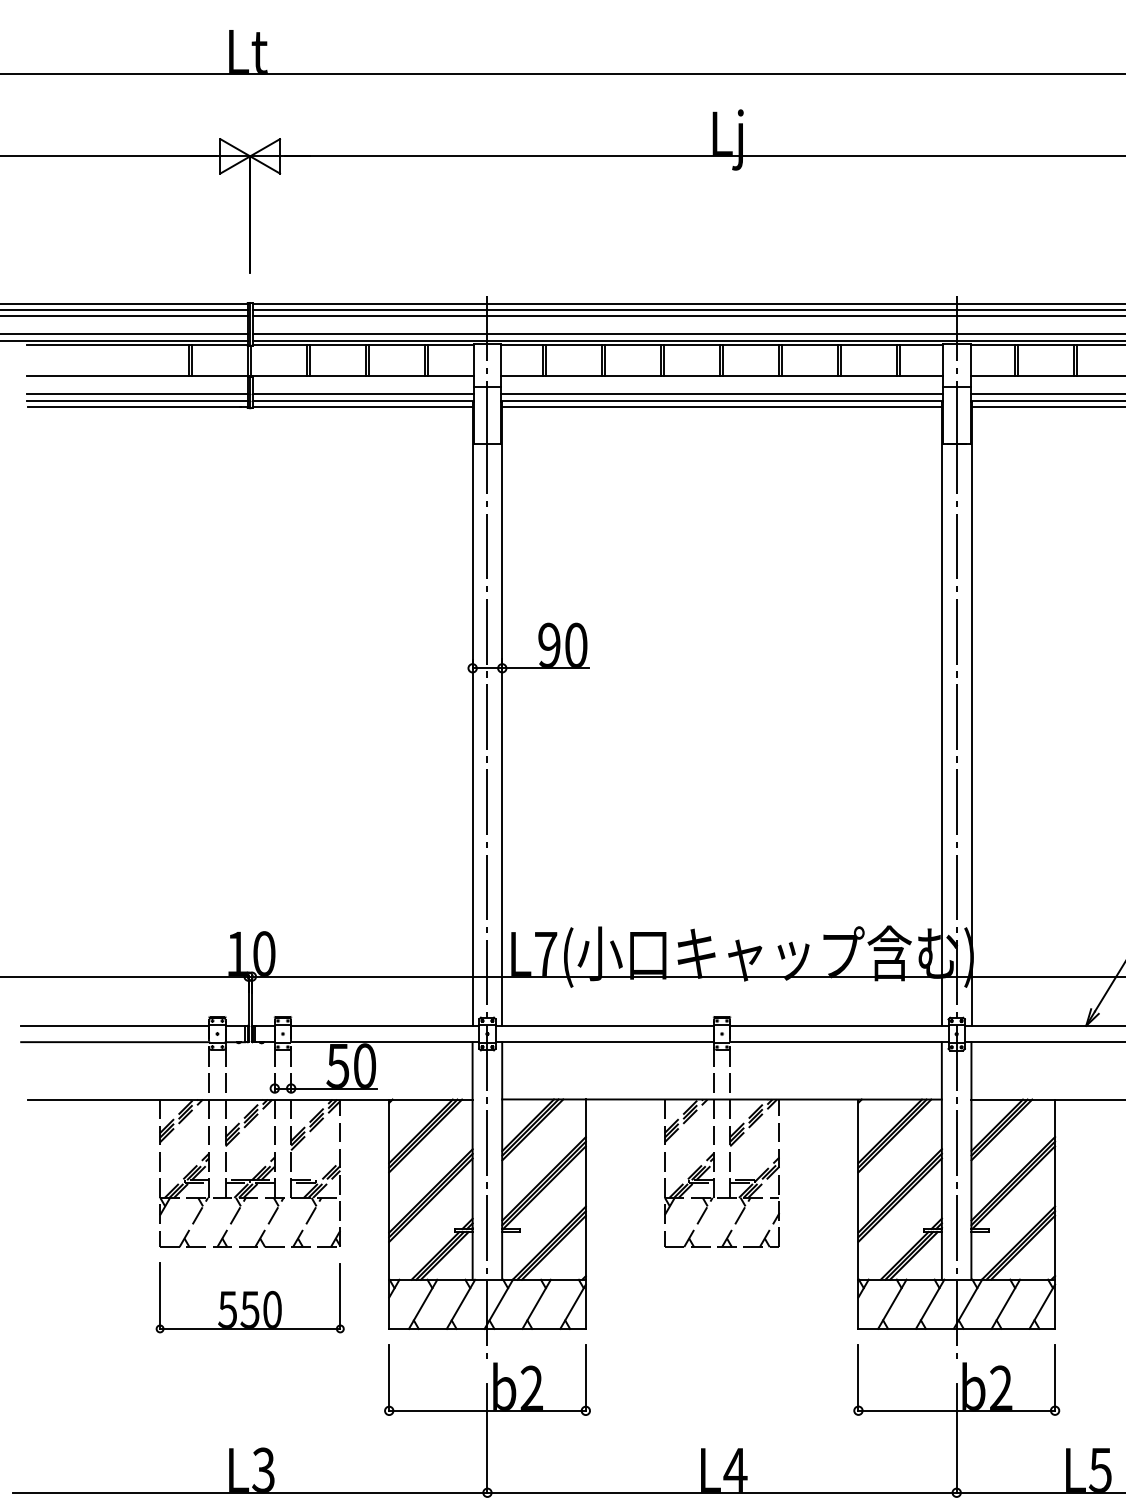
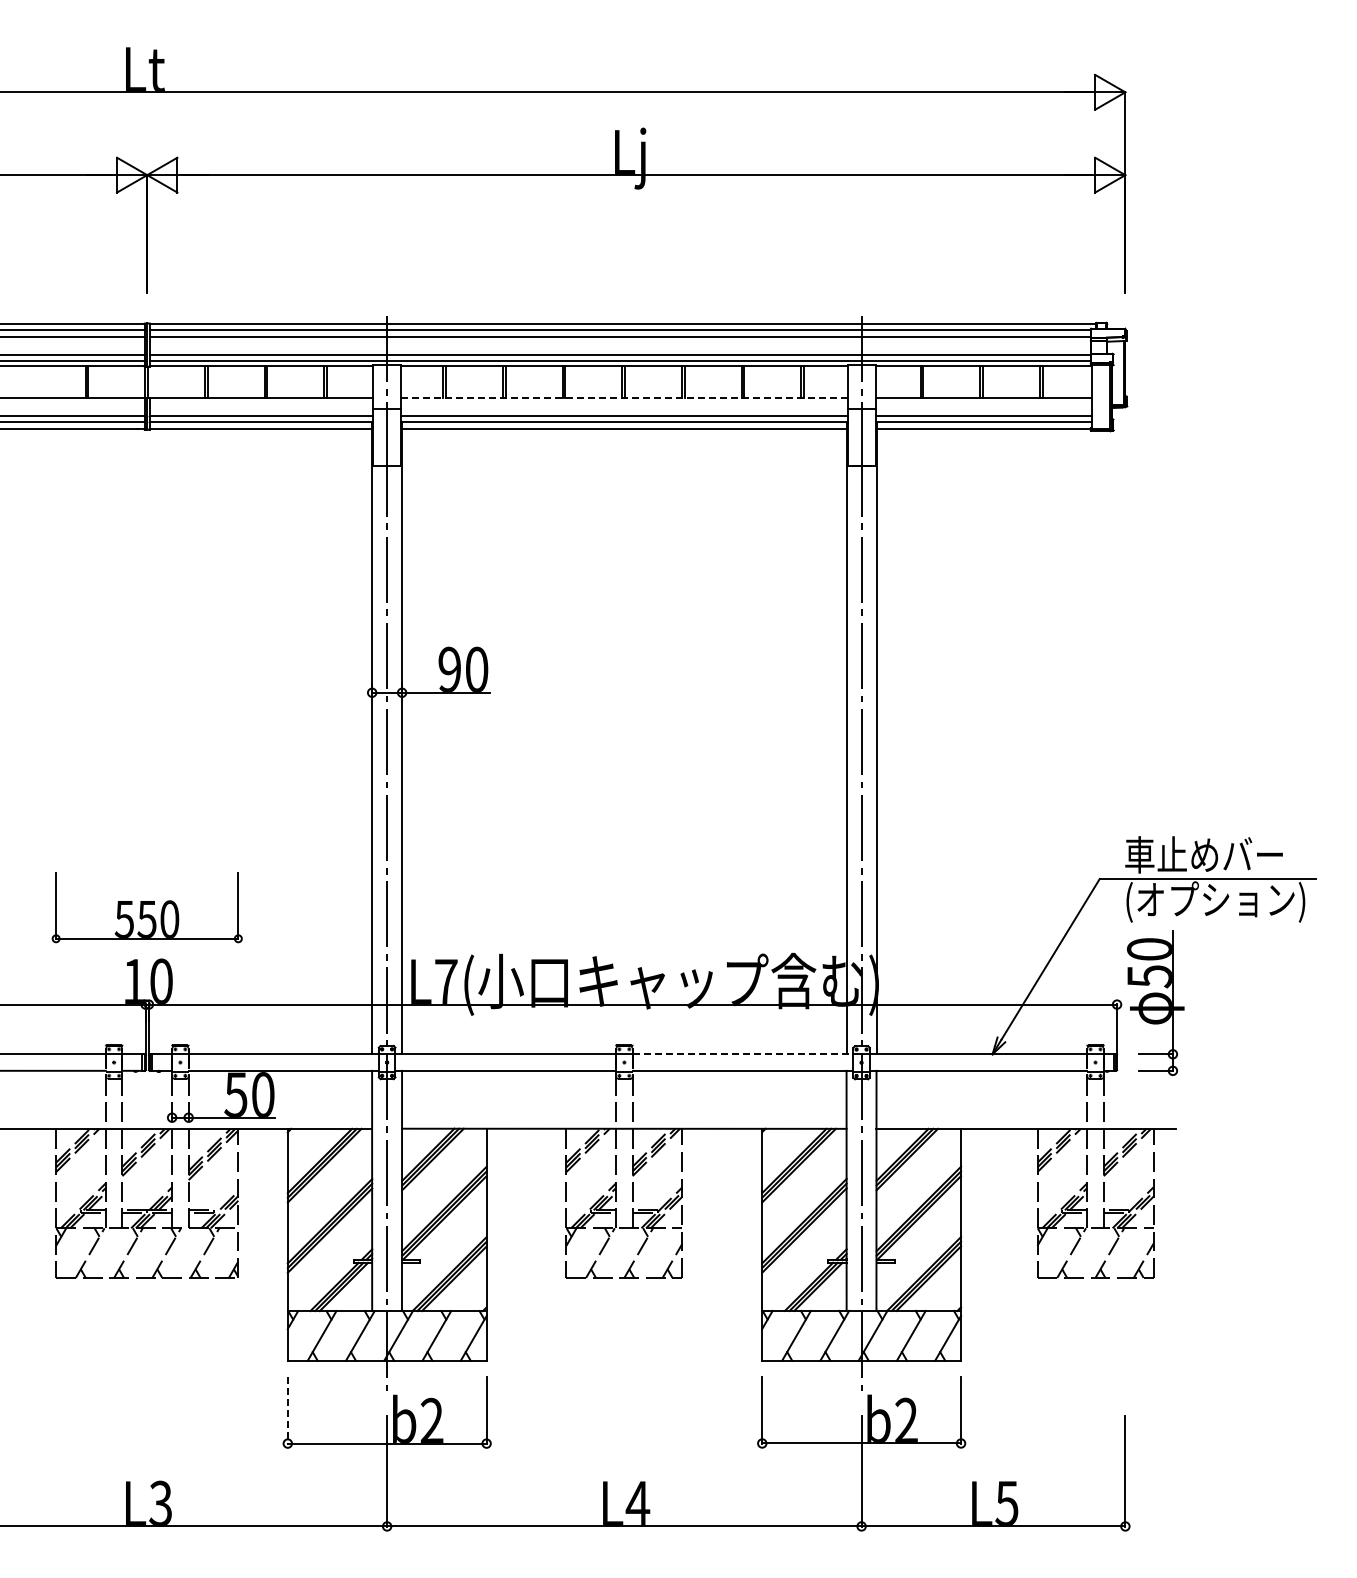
line: (721, 376) -> (623, 397), solid -> dashed
line: (839, 1026) -> (743, 1054), solid -> dashed
part: (249, 1298) -> (146, 907), moved
line: (388, 1379) -> (287, 1411), solid -> dashed

